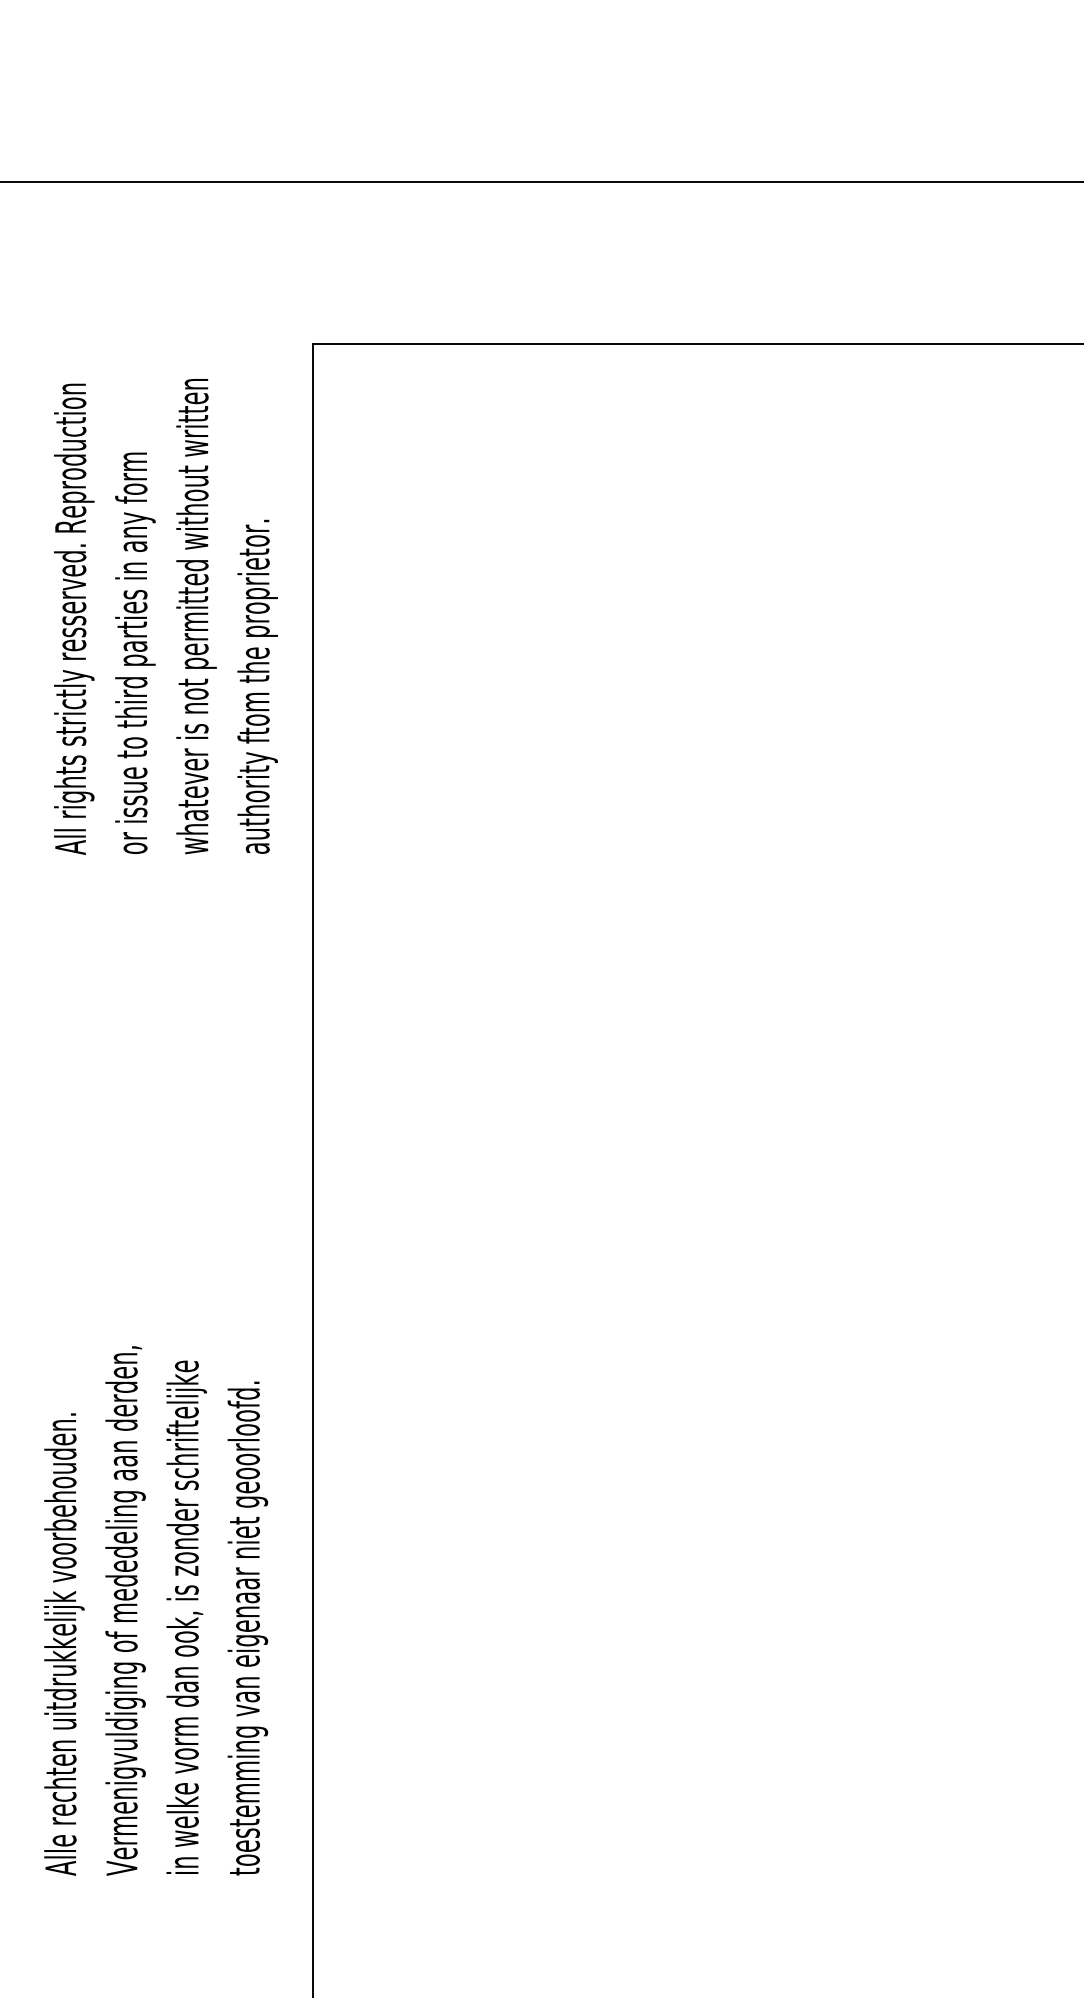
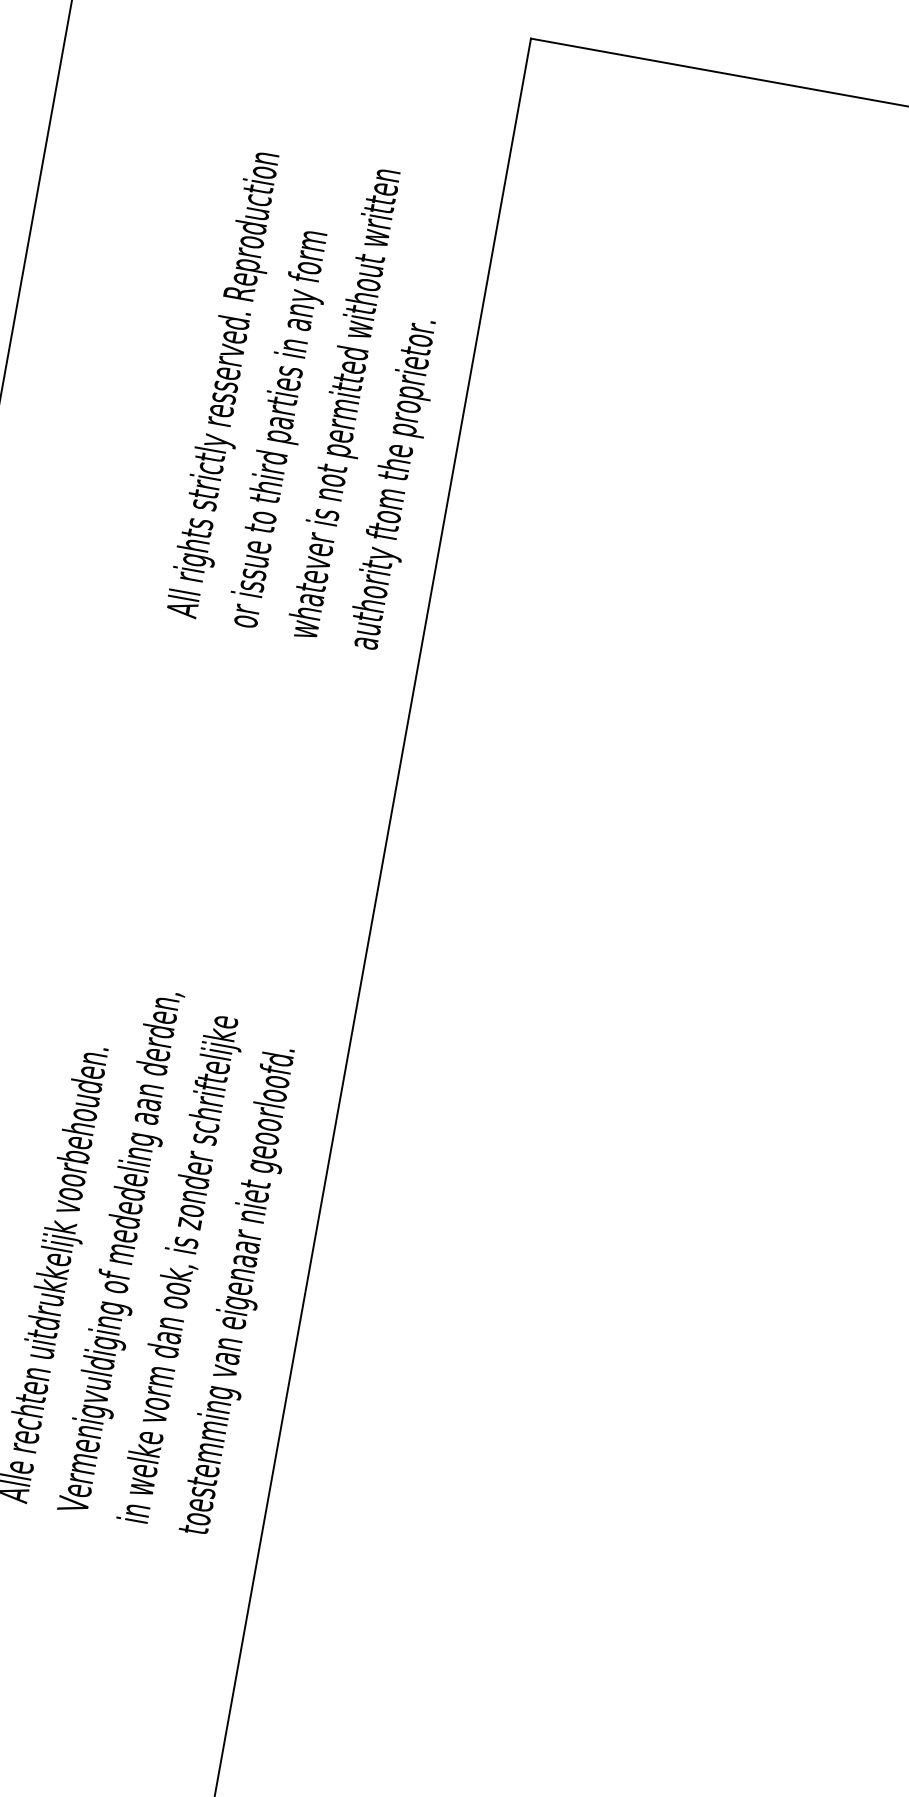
text: (165, 616) -> (316, 398), moved

